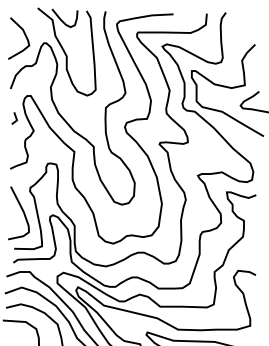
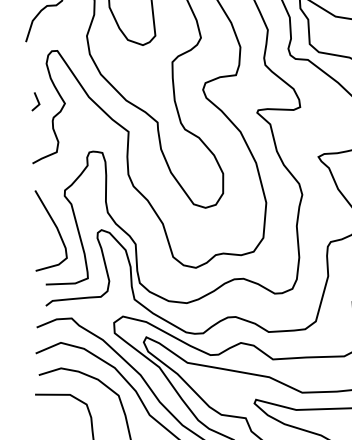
line: (15, 118) -> (36, 101), moved

